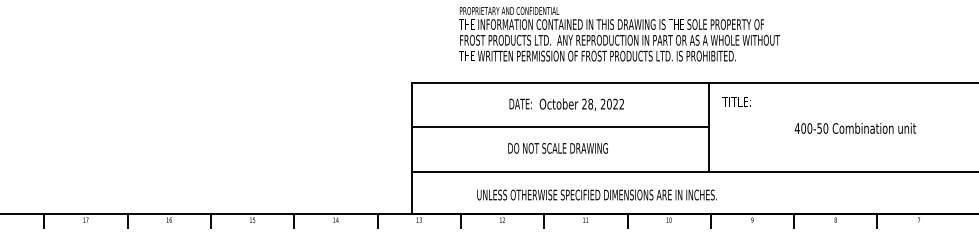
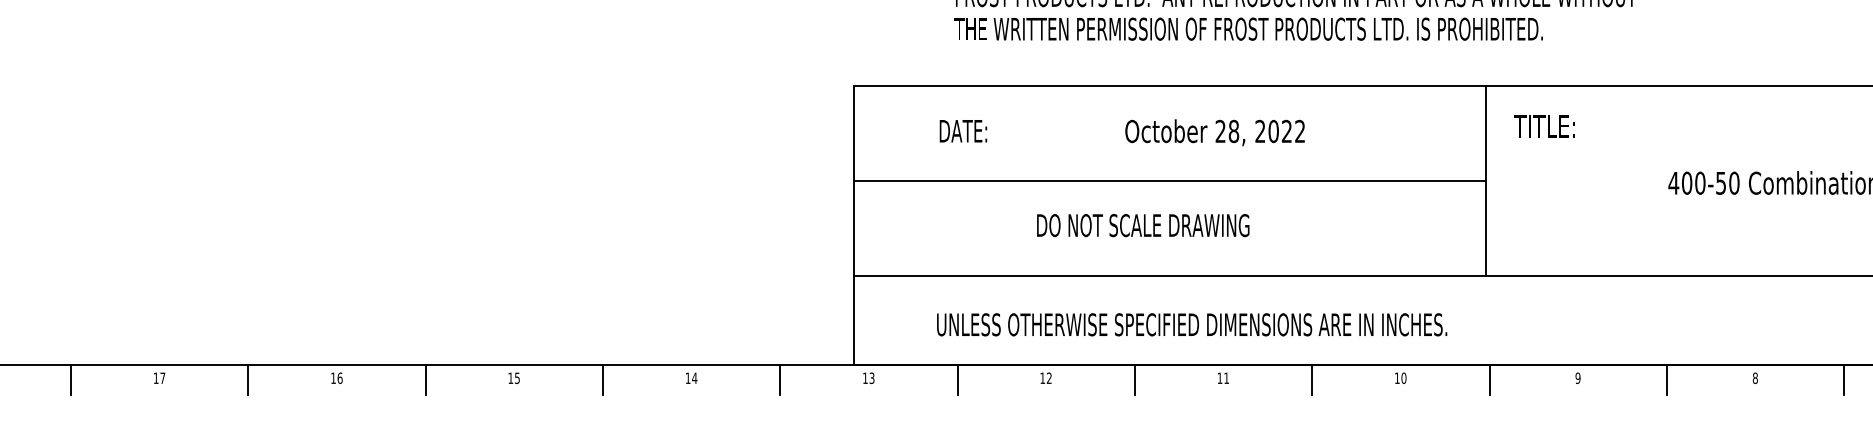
text: (520, 103) -> (963, 129), moved
text: (557, 148) -> (1141, 225), moved
text: (596, 194) -> (1190, 323), moved

